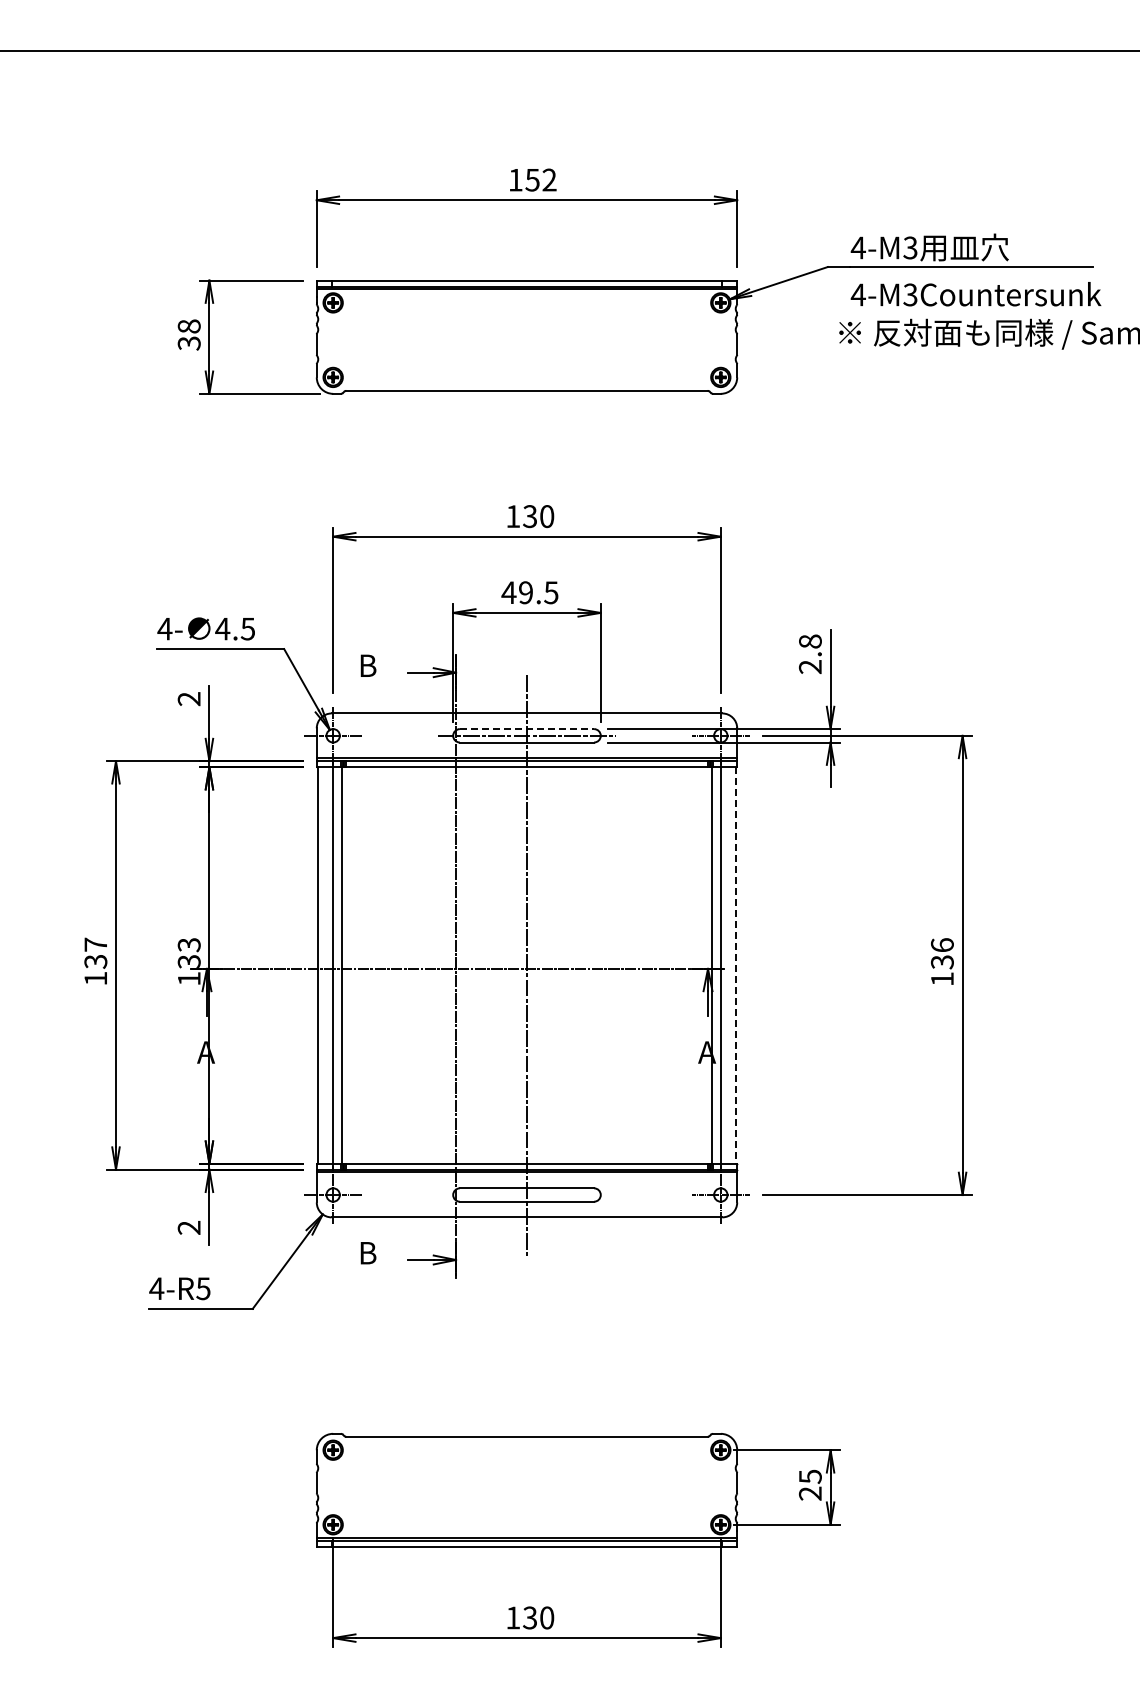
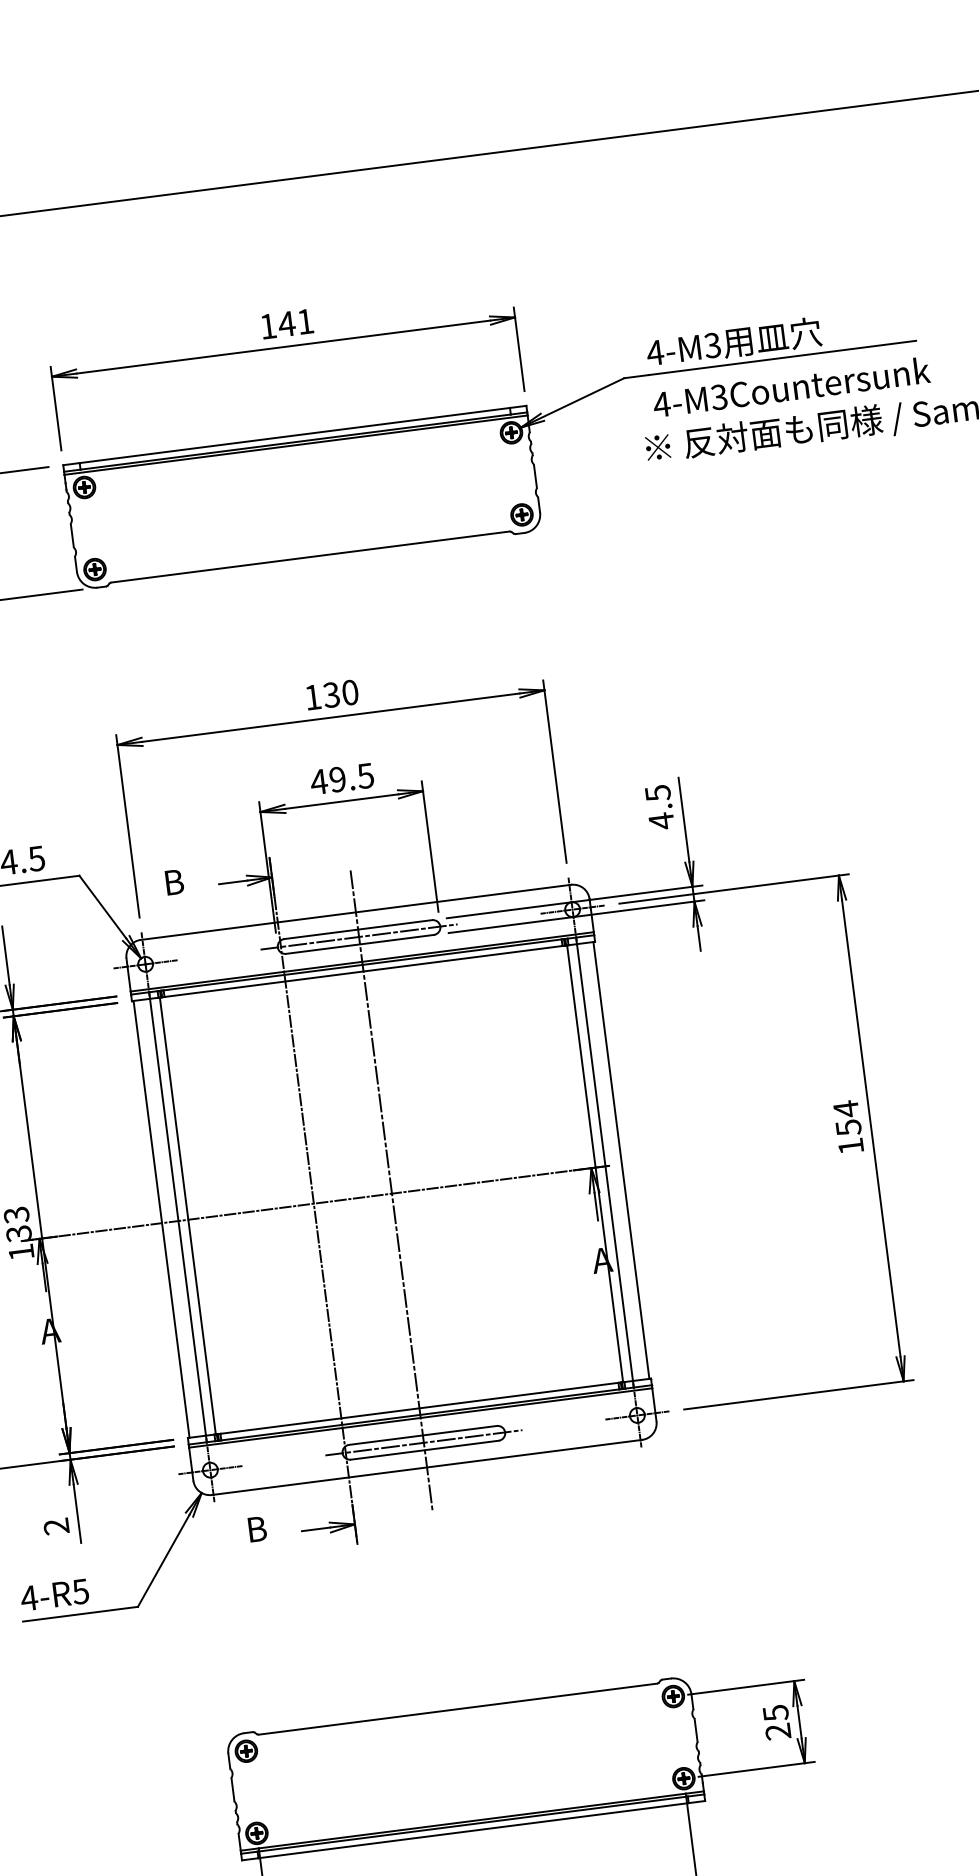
text: (540, 179) -> (295, 322), 152 -> 141
text: (809, 654) -> (658, 807), 2.8 -> 4.5
line: (527, 729) -> (358, 929), dashed -> solid
text: (941, 953) -> (846, 1118), 136 -> 154
line: (735, 965) -> (621, 1160), dashed -> solid
line: (526, 1195) -> (423, 1443), added

